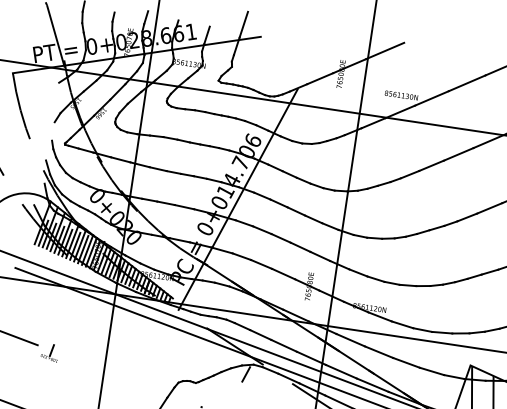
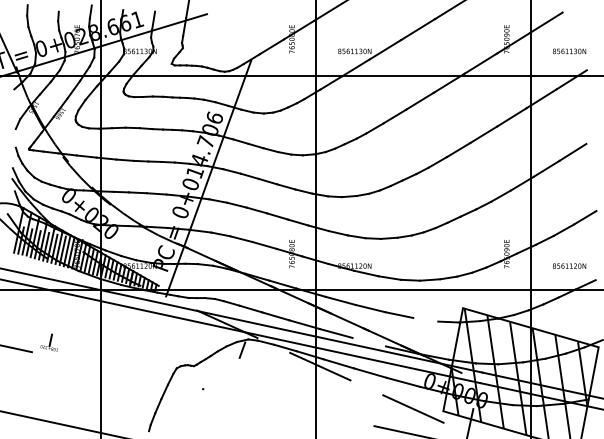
part: (49, 352) -> (48, 342), moved
line: (431, 371) -> (425, 319), removed
line: (372, 384) -> (368, 341), removed

